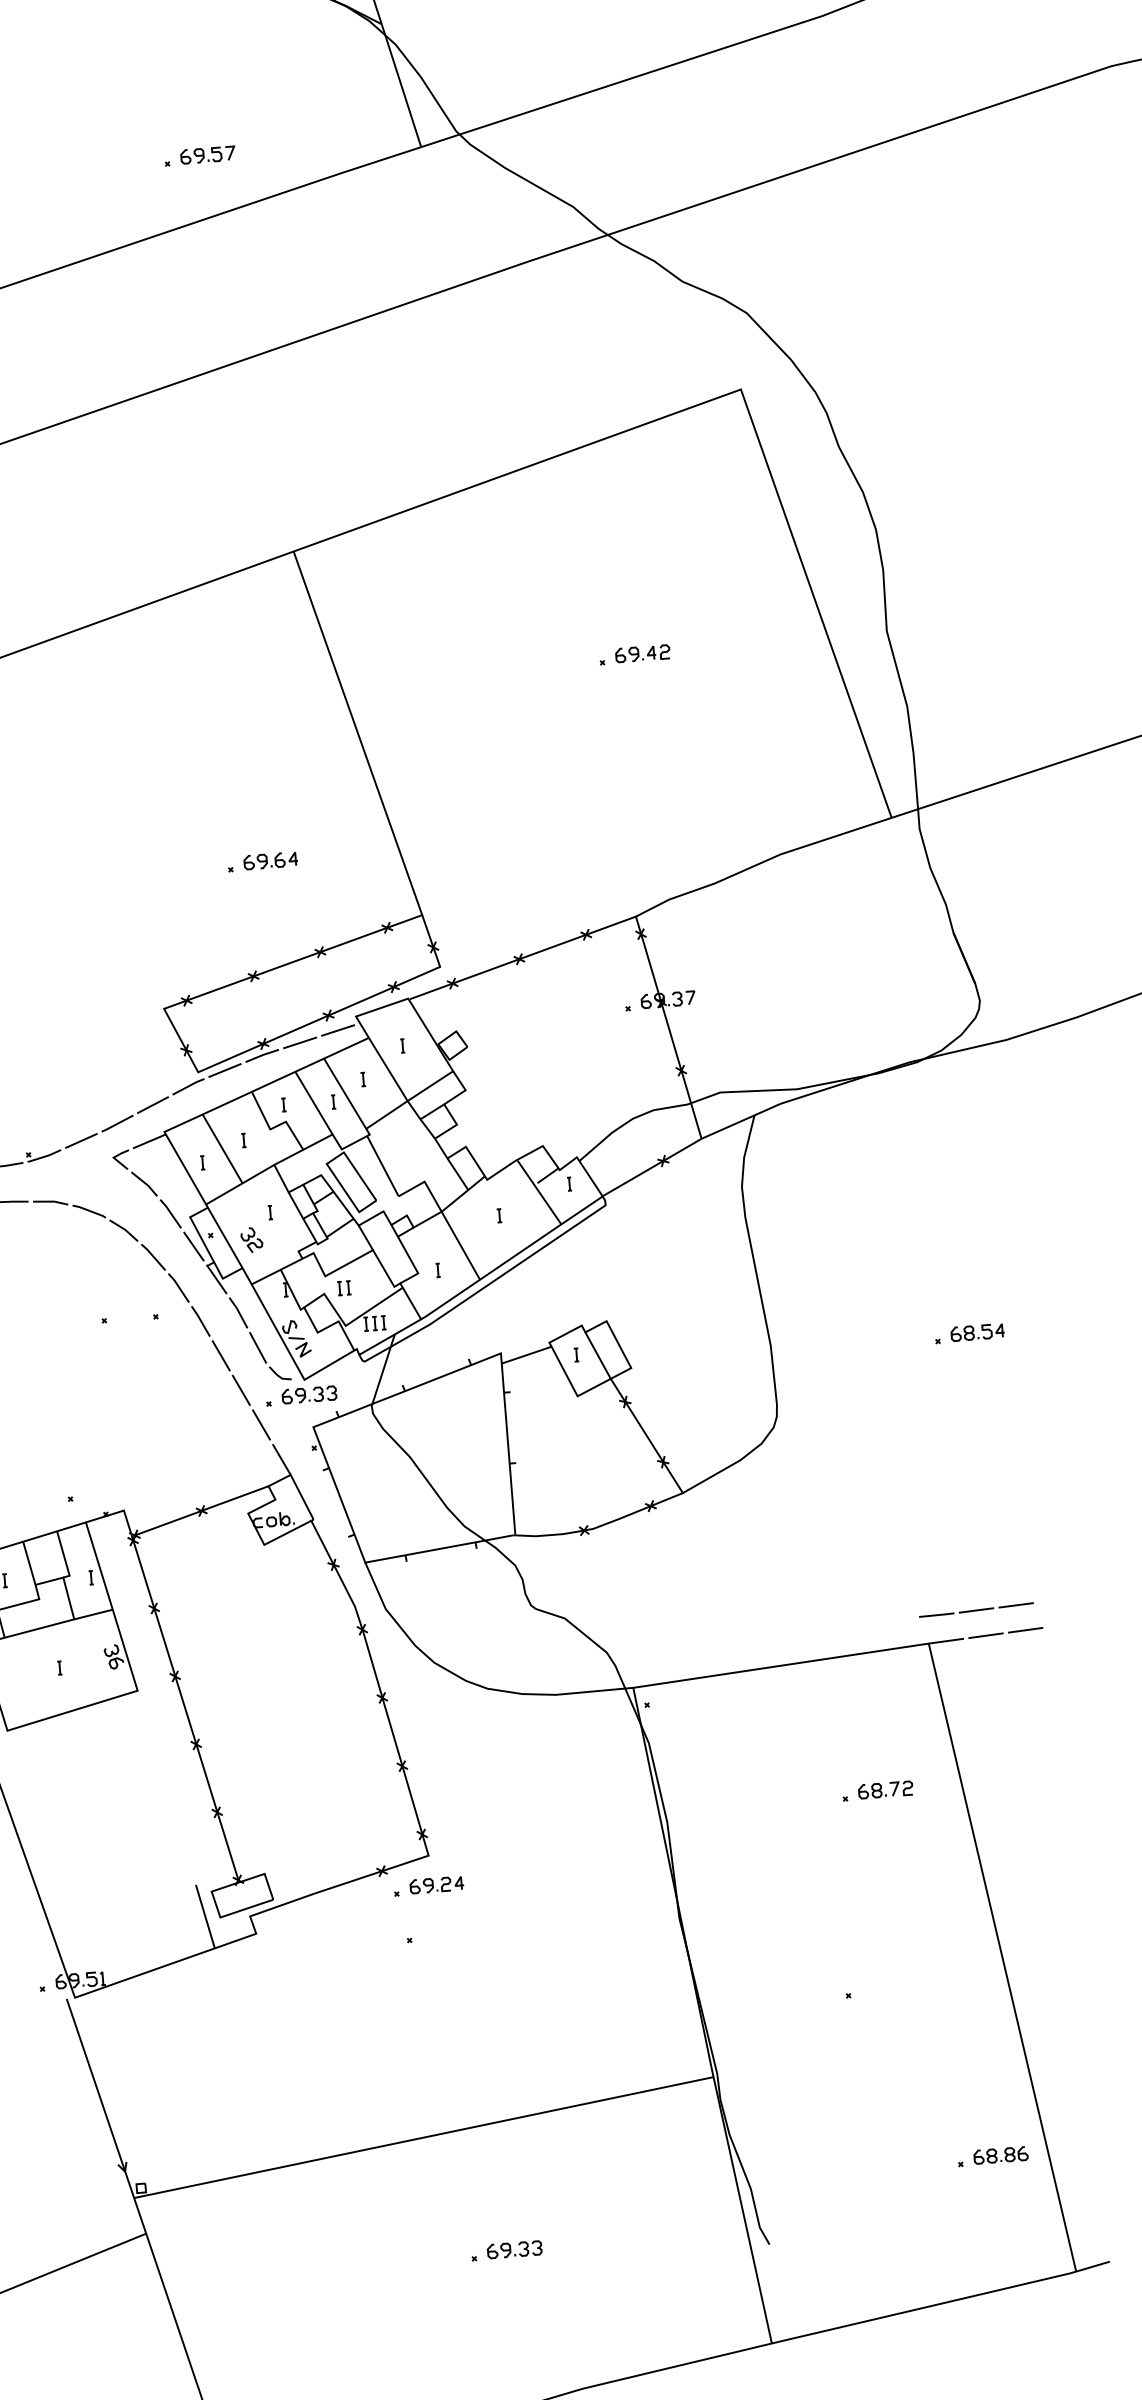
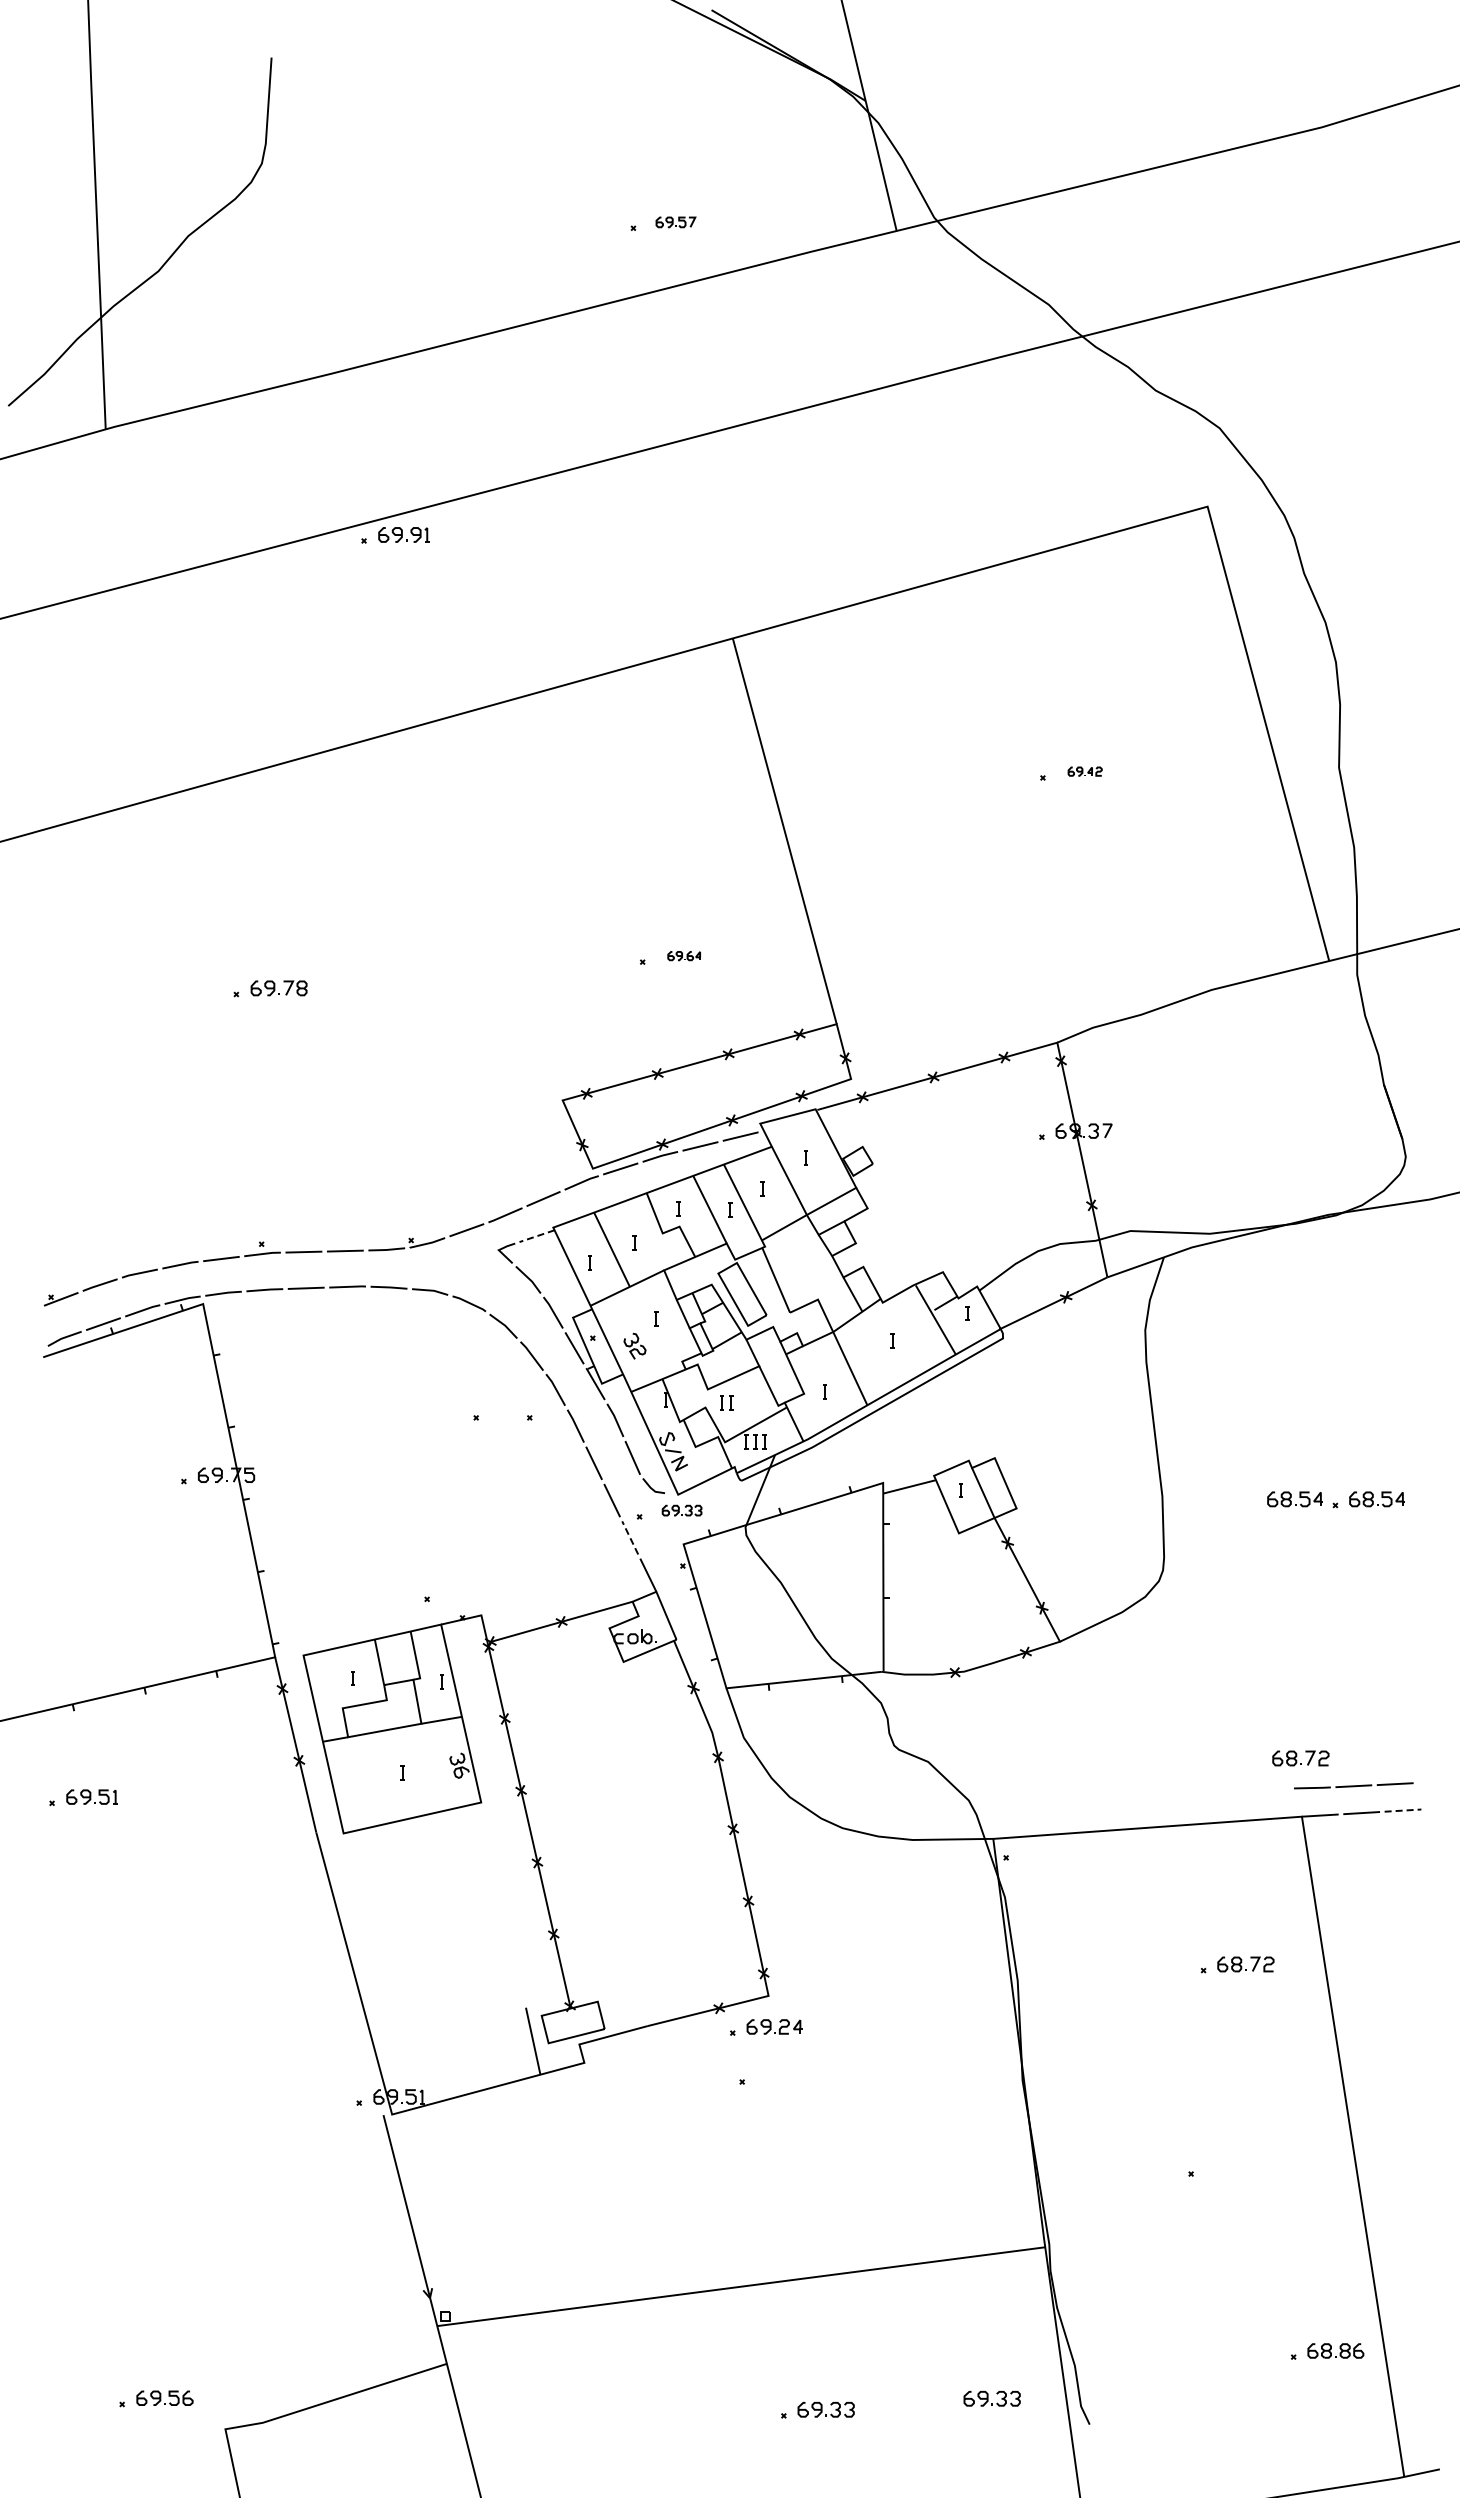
part: (207, 155) -> (675, 222), size x0.7
part: (642, 653) -> (1084, 771), size x0.6
part: (270, 860) -> (684, 955), size x0.6
line: (148, 1141) -> (536, 1236), solid -> dashed
part: (898, 1338) -> (1294, 1499), added
part: (308, 1394) -> (681, 1510), size x0.7
line: (261, 1424) -> (630, 1537), solid -> dashed
part: (923, 1587) -> (1300, 1758), added
line: (1026, 1630) -> (1403, 1810), solid -> dashed
part: (673, 2226) -> (991, 2398), added

